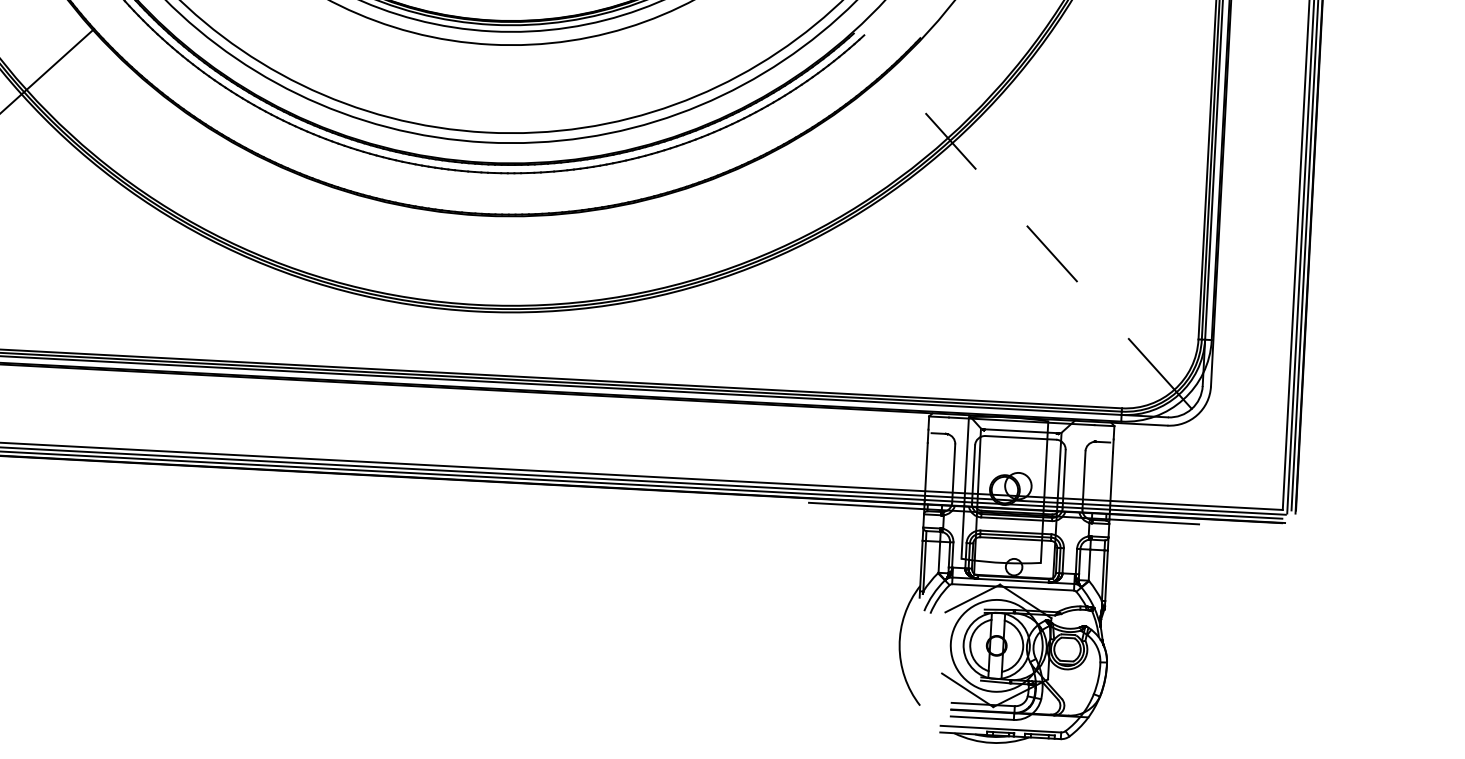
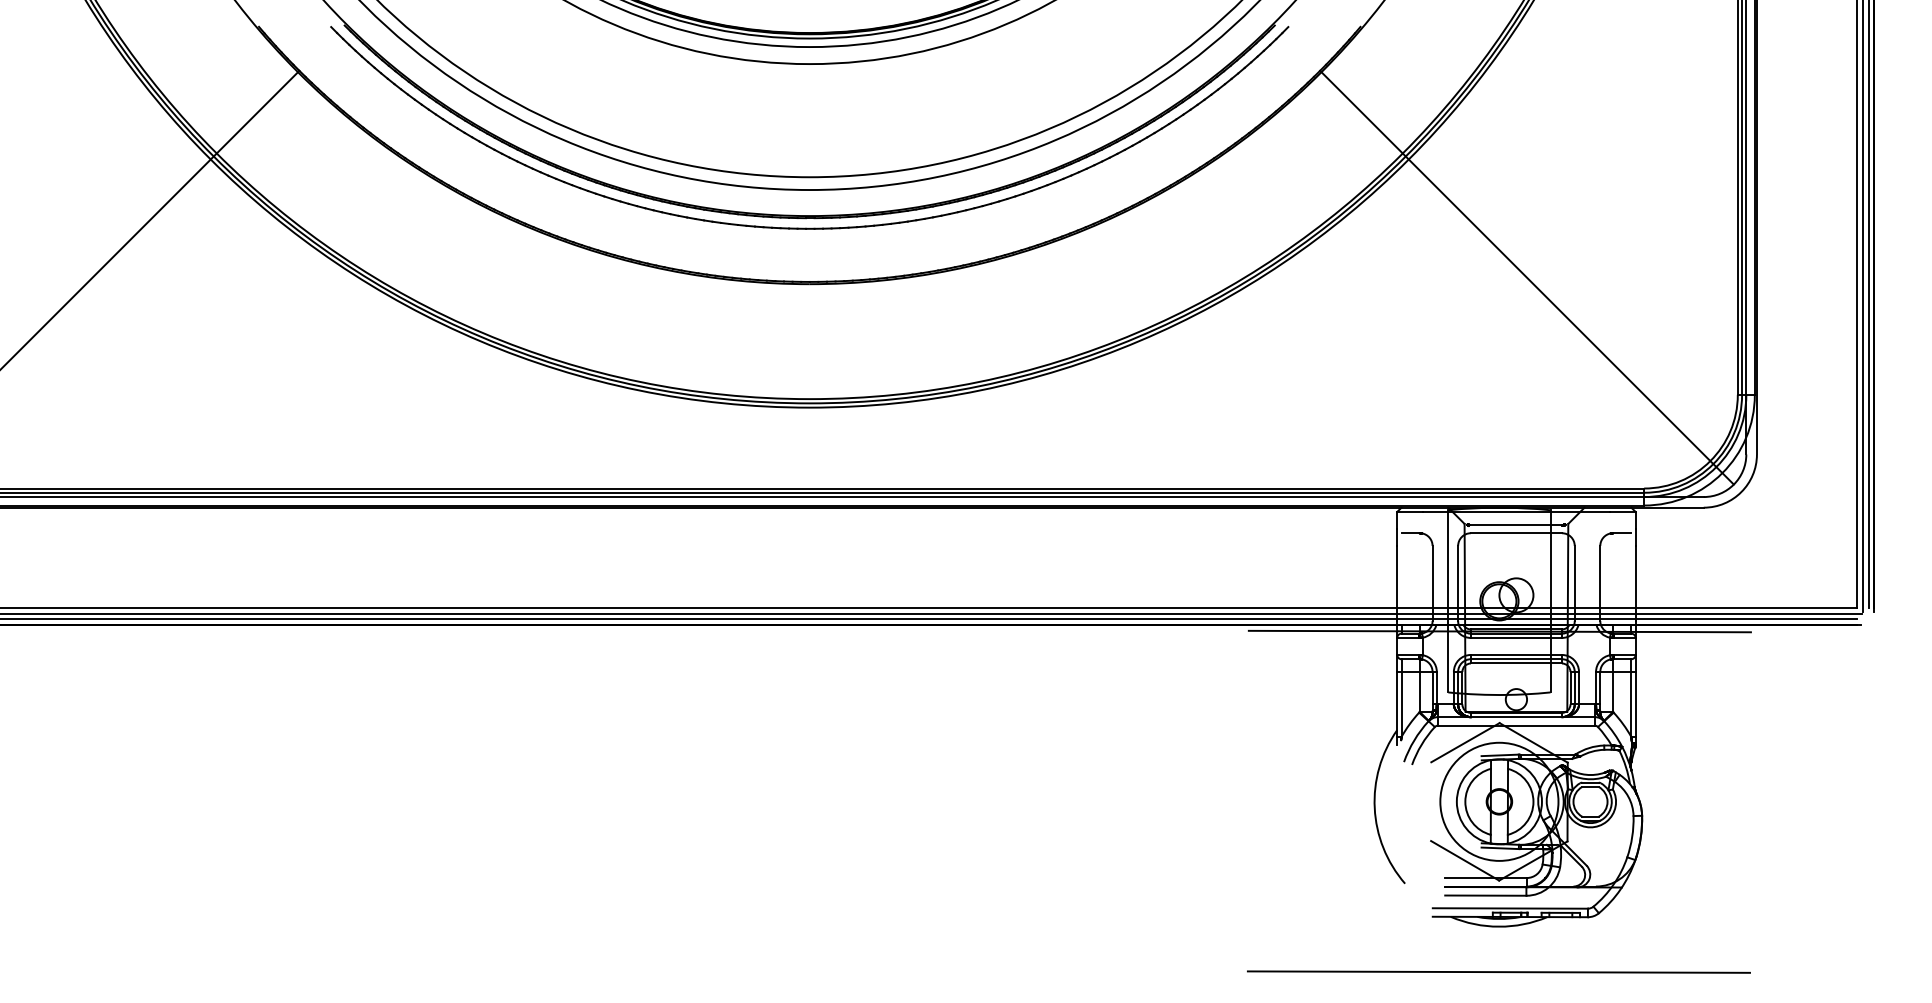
line: (1033, 233) -> (1518, 269), dashed -> solid

